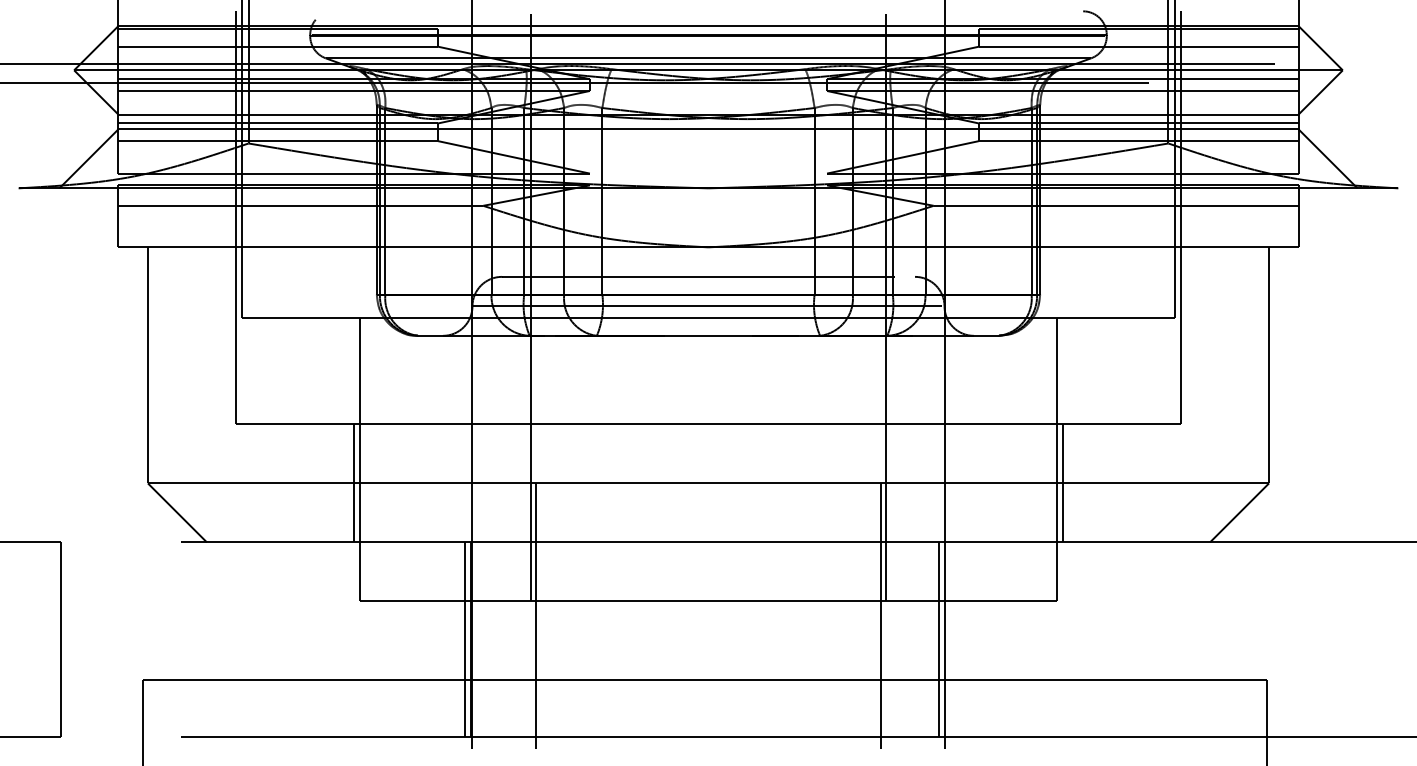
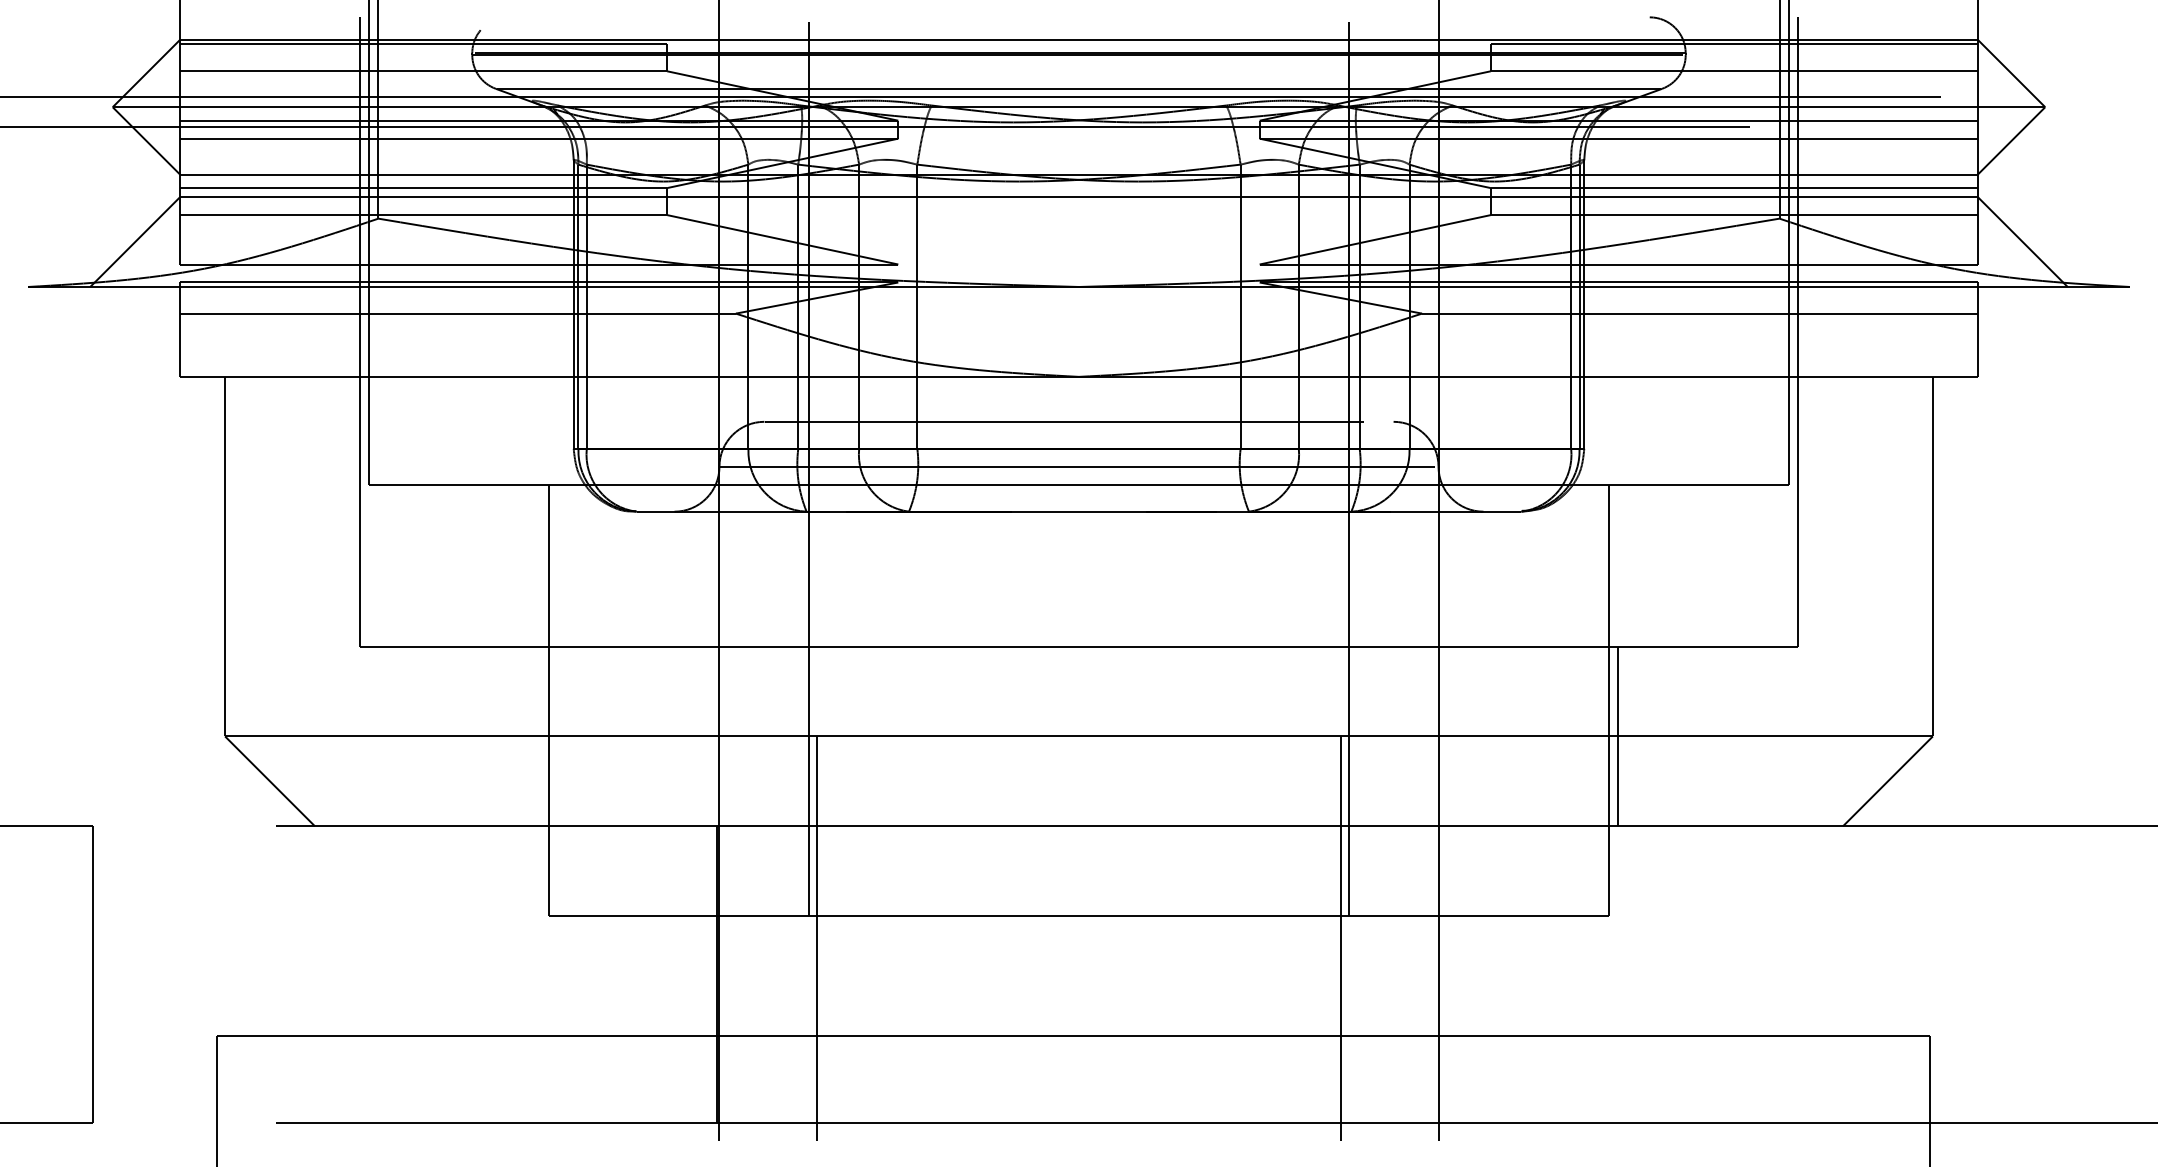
line: (354, 483) -> (539, 736), removed
line: (465, 639) -> (708, 974), removed
line: (939, 639) -> (1430, 974), removed

